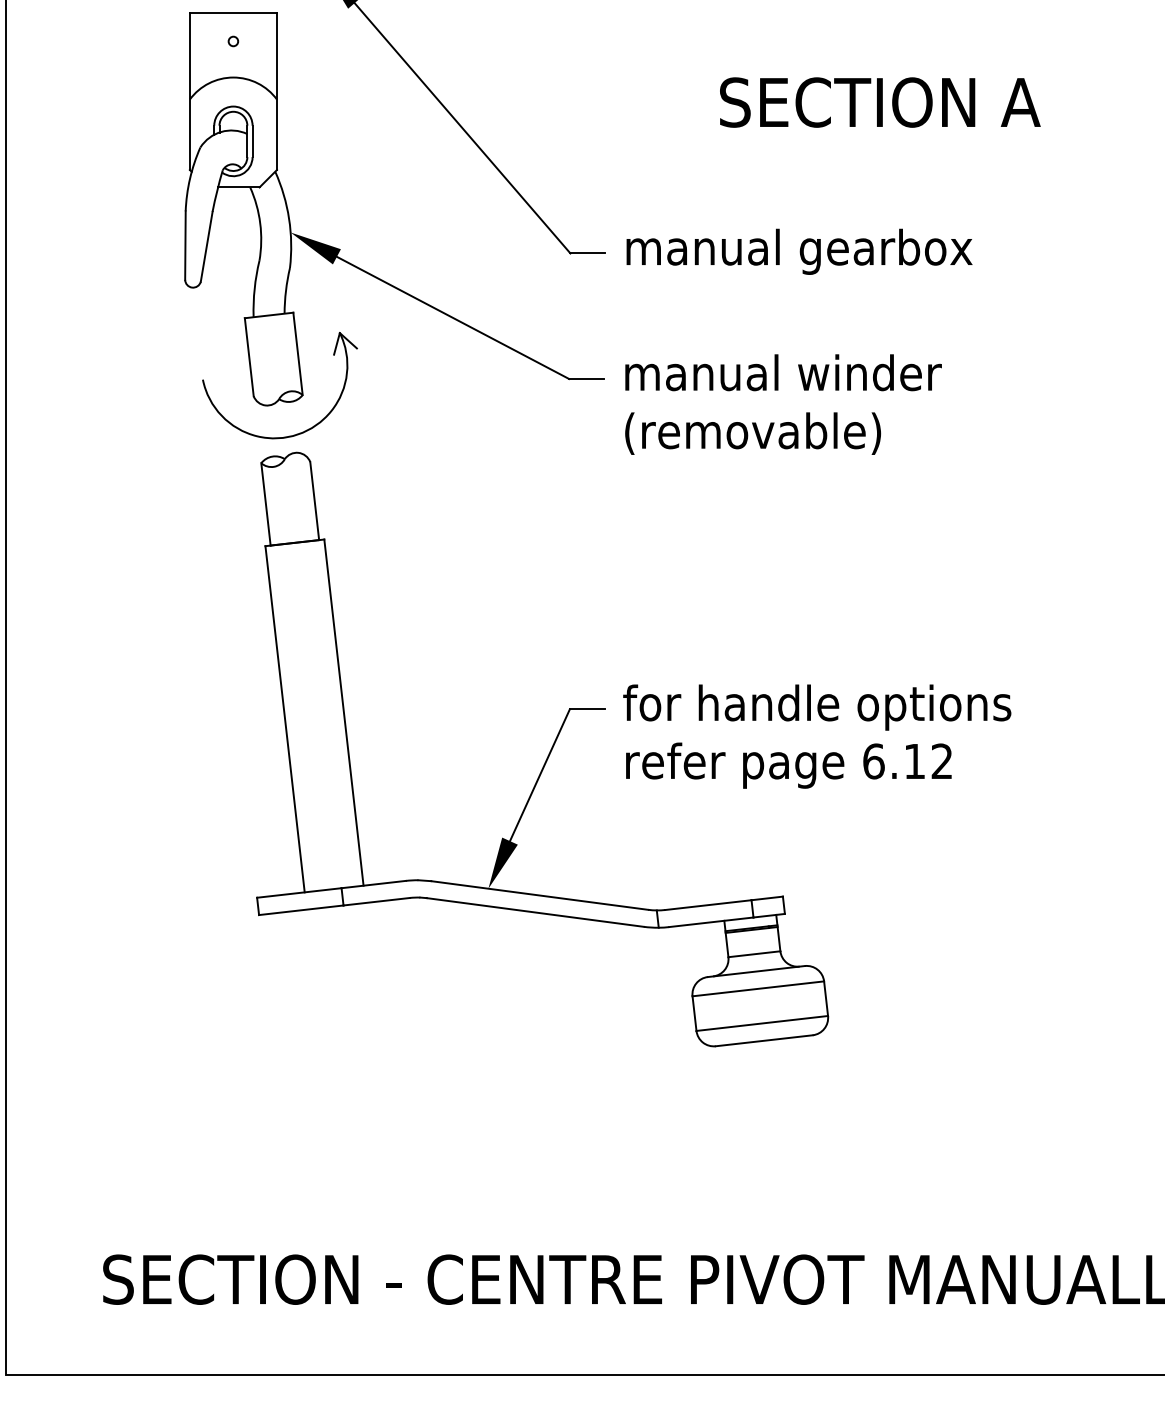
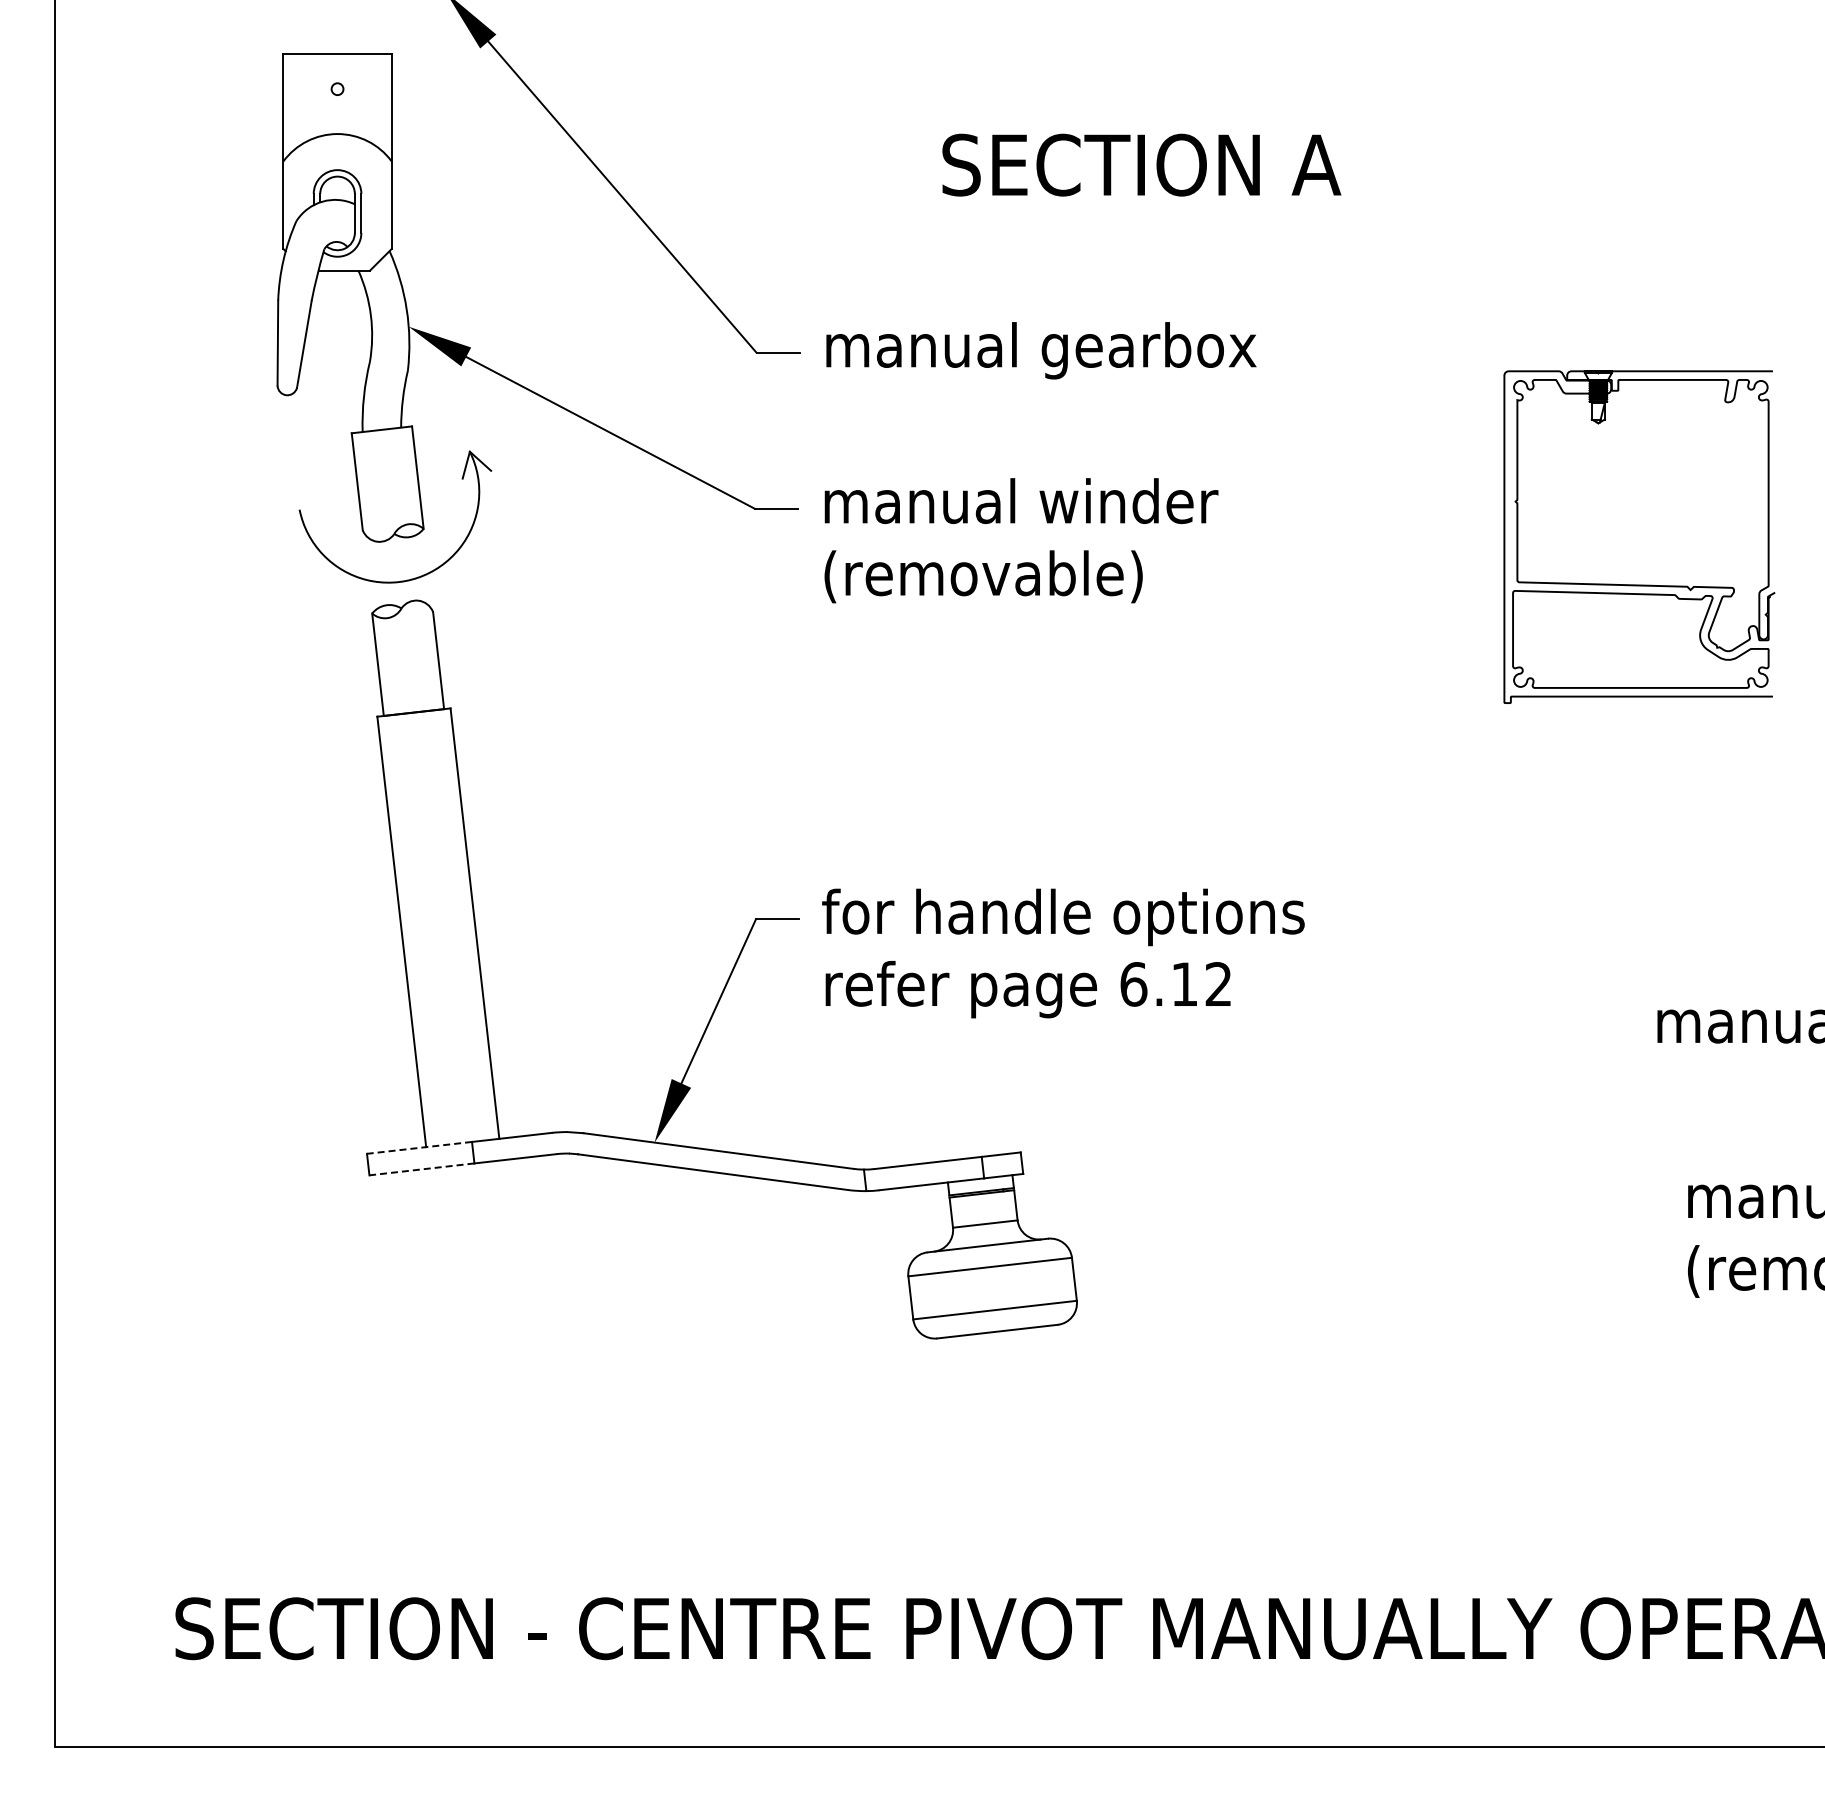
line: (299, 892) -> (419, 1147), solid -> dashed
line: (300, 910) -> (421, 1169), solid -> dashed

